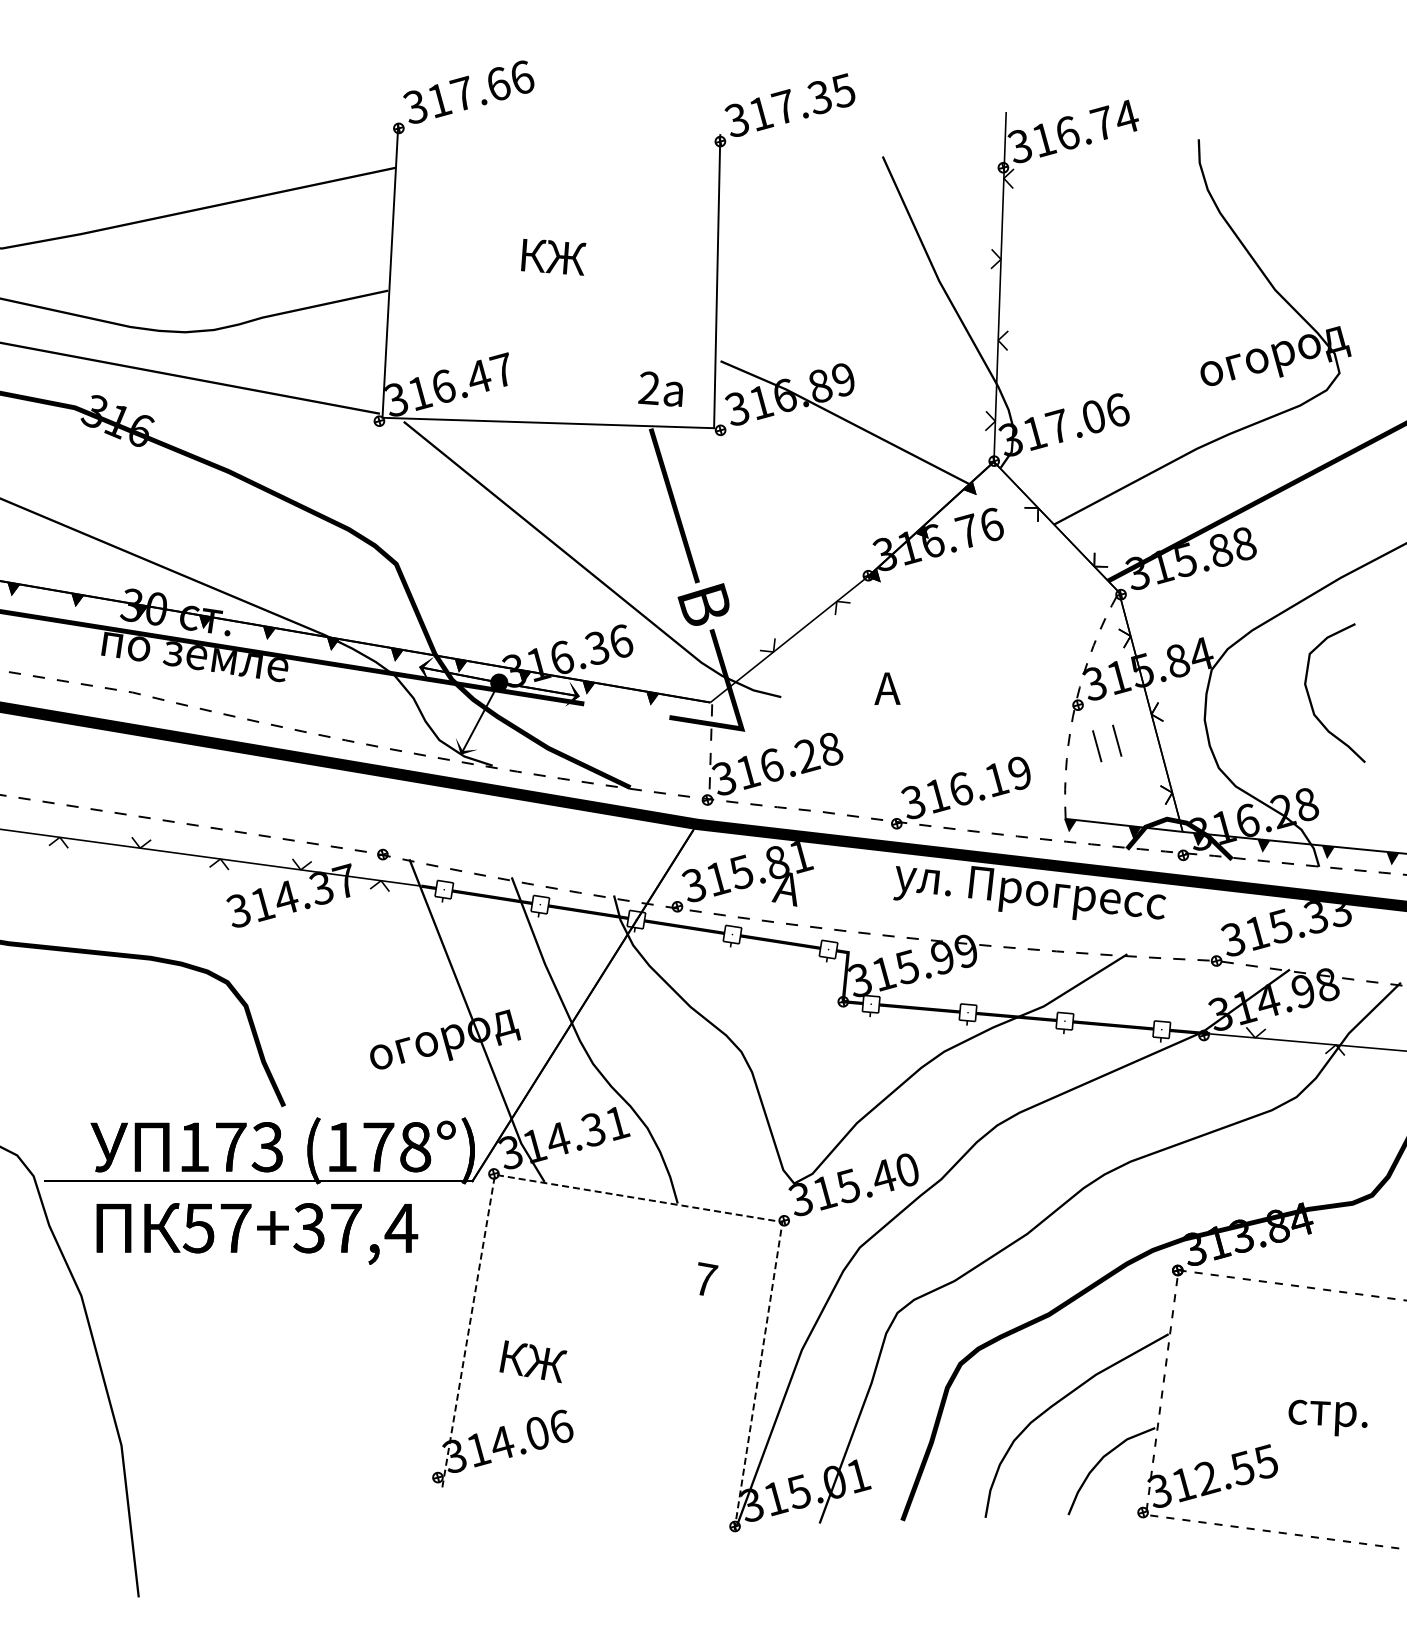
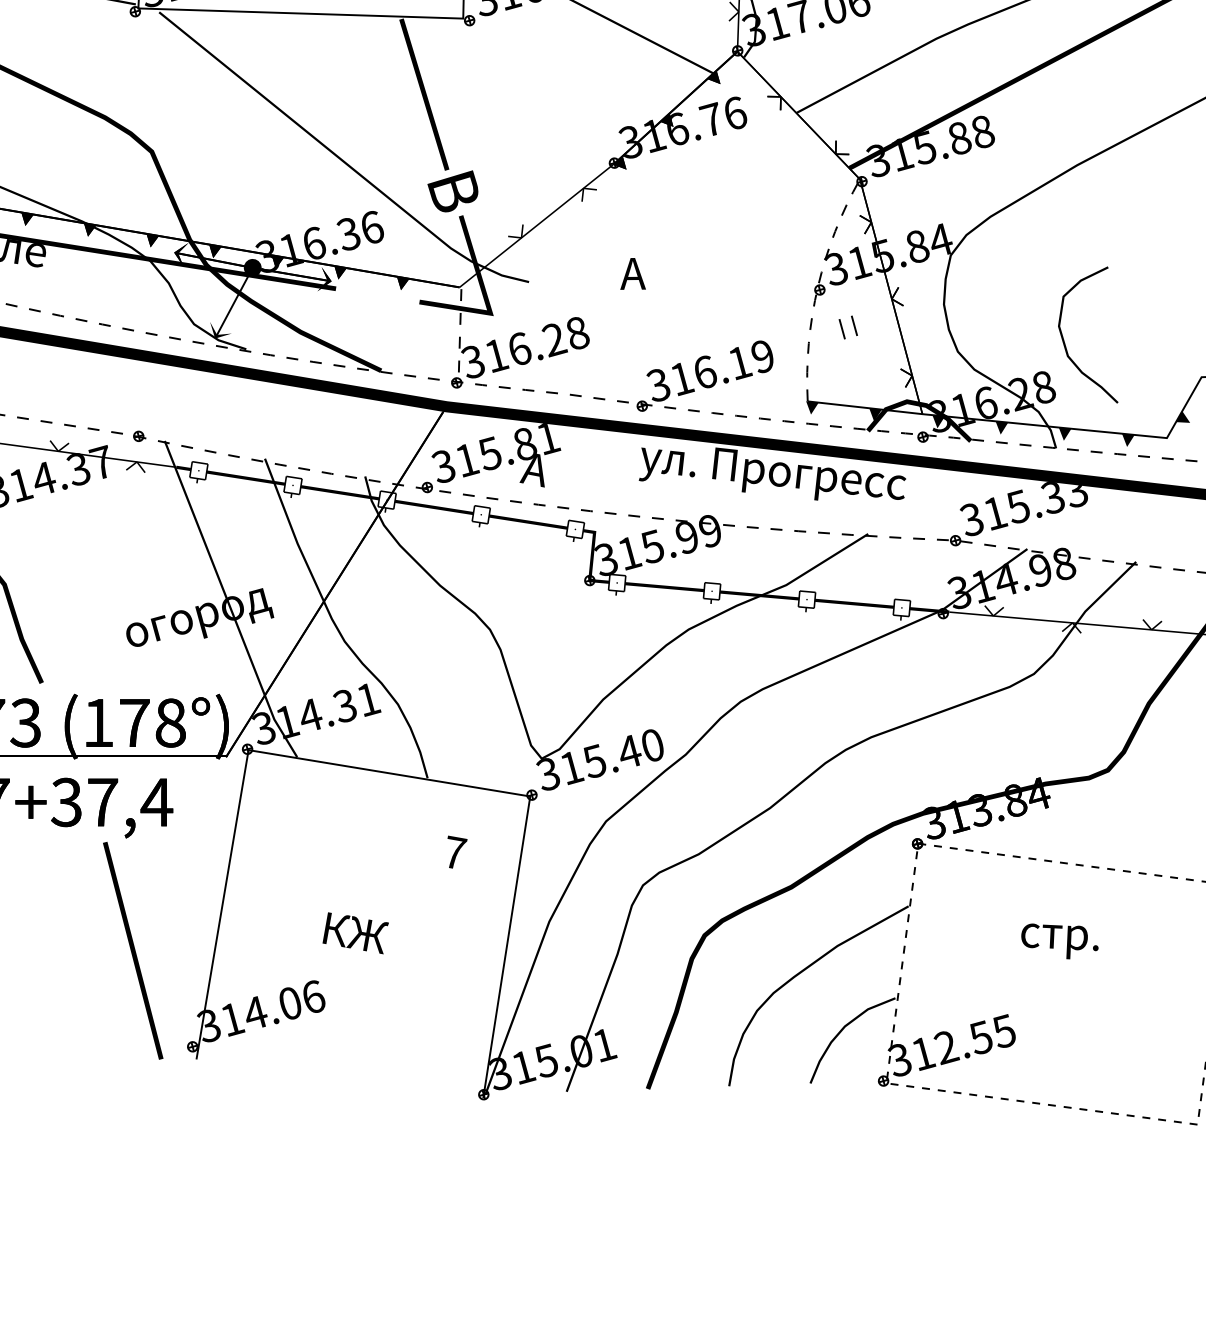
curve: (1311, 700) -> (1065, 342), moved
part: (1106, 743) -> (847, 327), size x0.62
line: (633, 1197) -> (384, 772), dashed -> solid
text: (533, 1361) -> (355, 933), moved
line: (377, 1379) -> (133, 950), added
text: (1327, 1417) -> (1059, 940), moved

